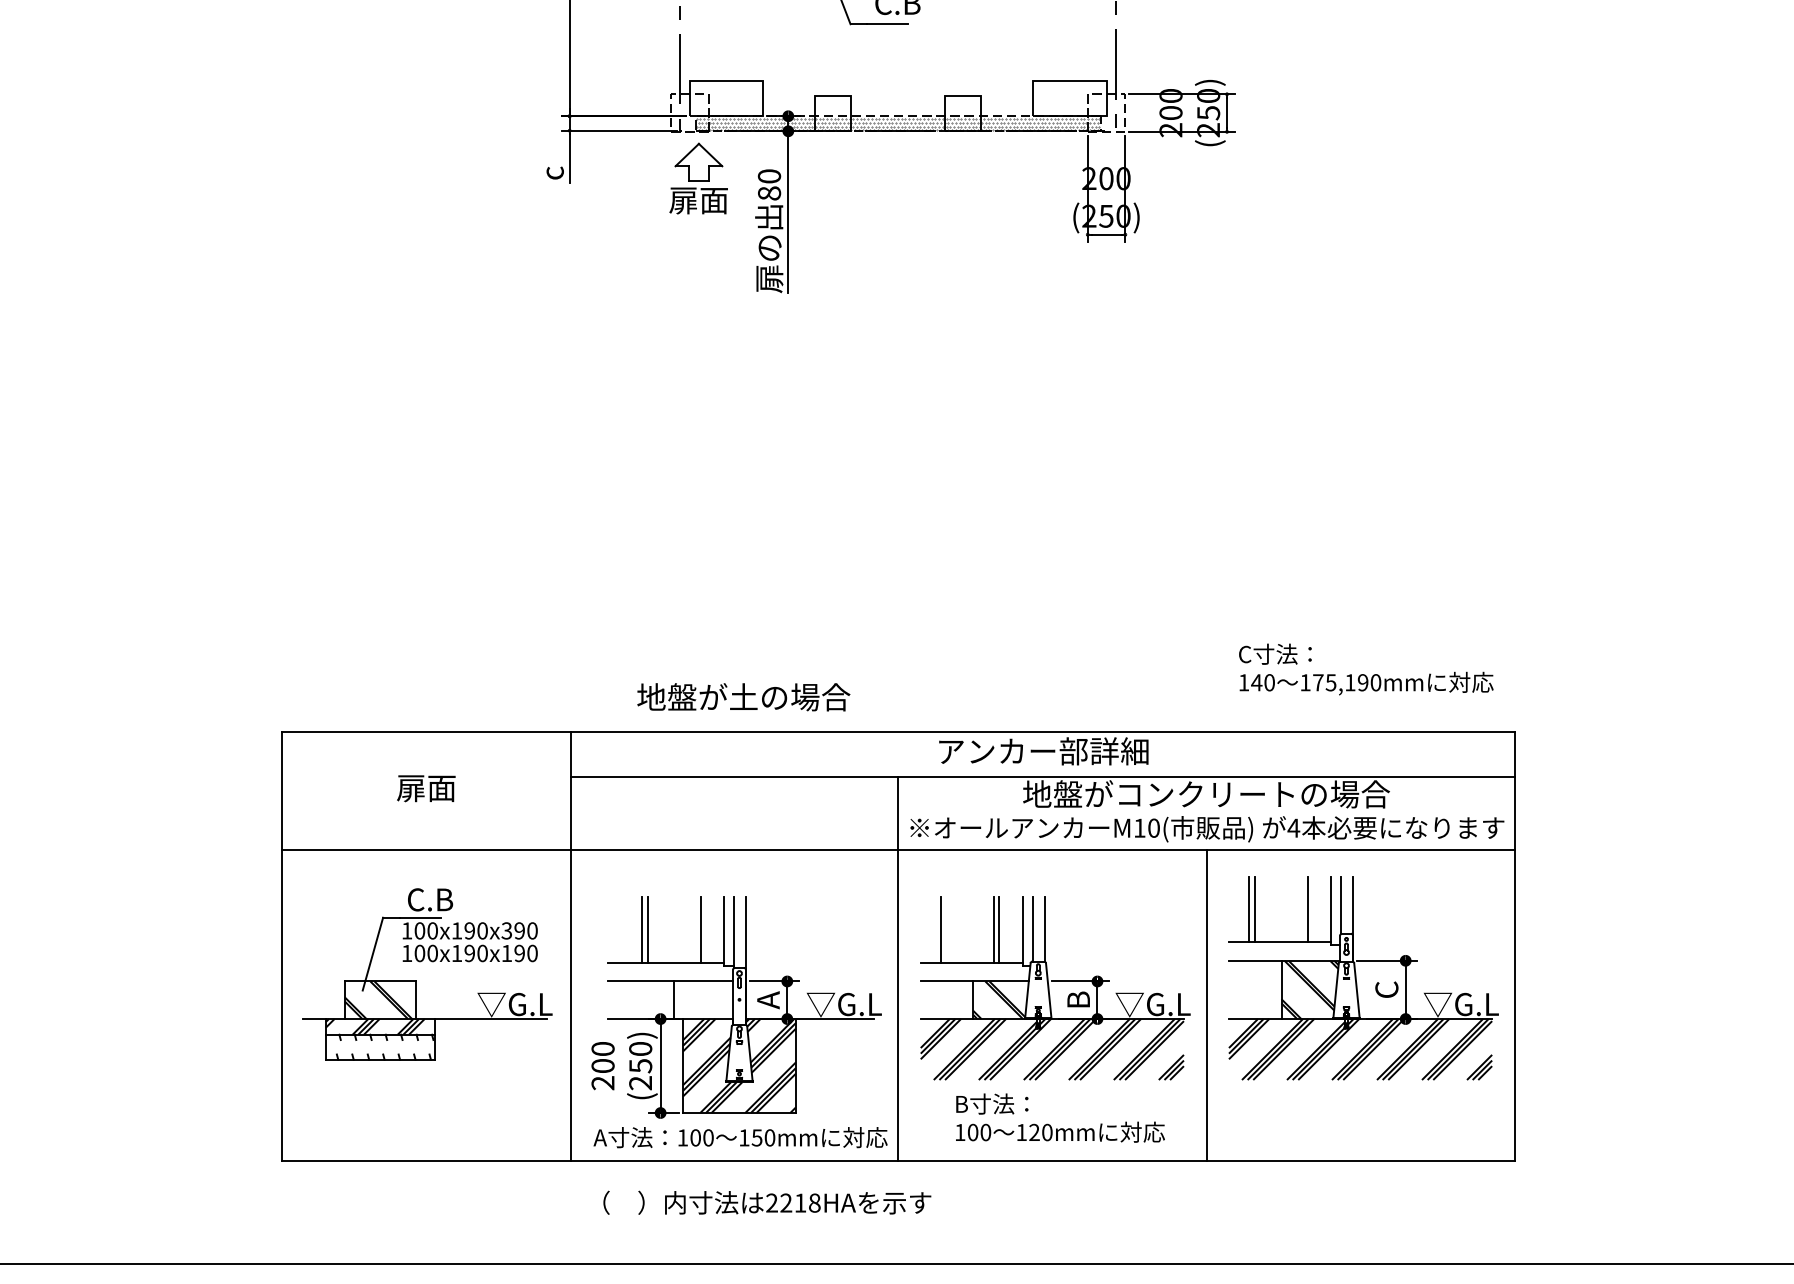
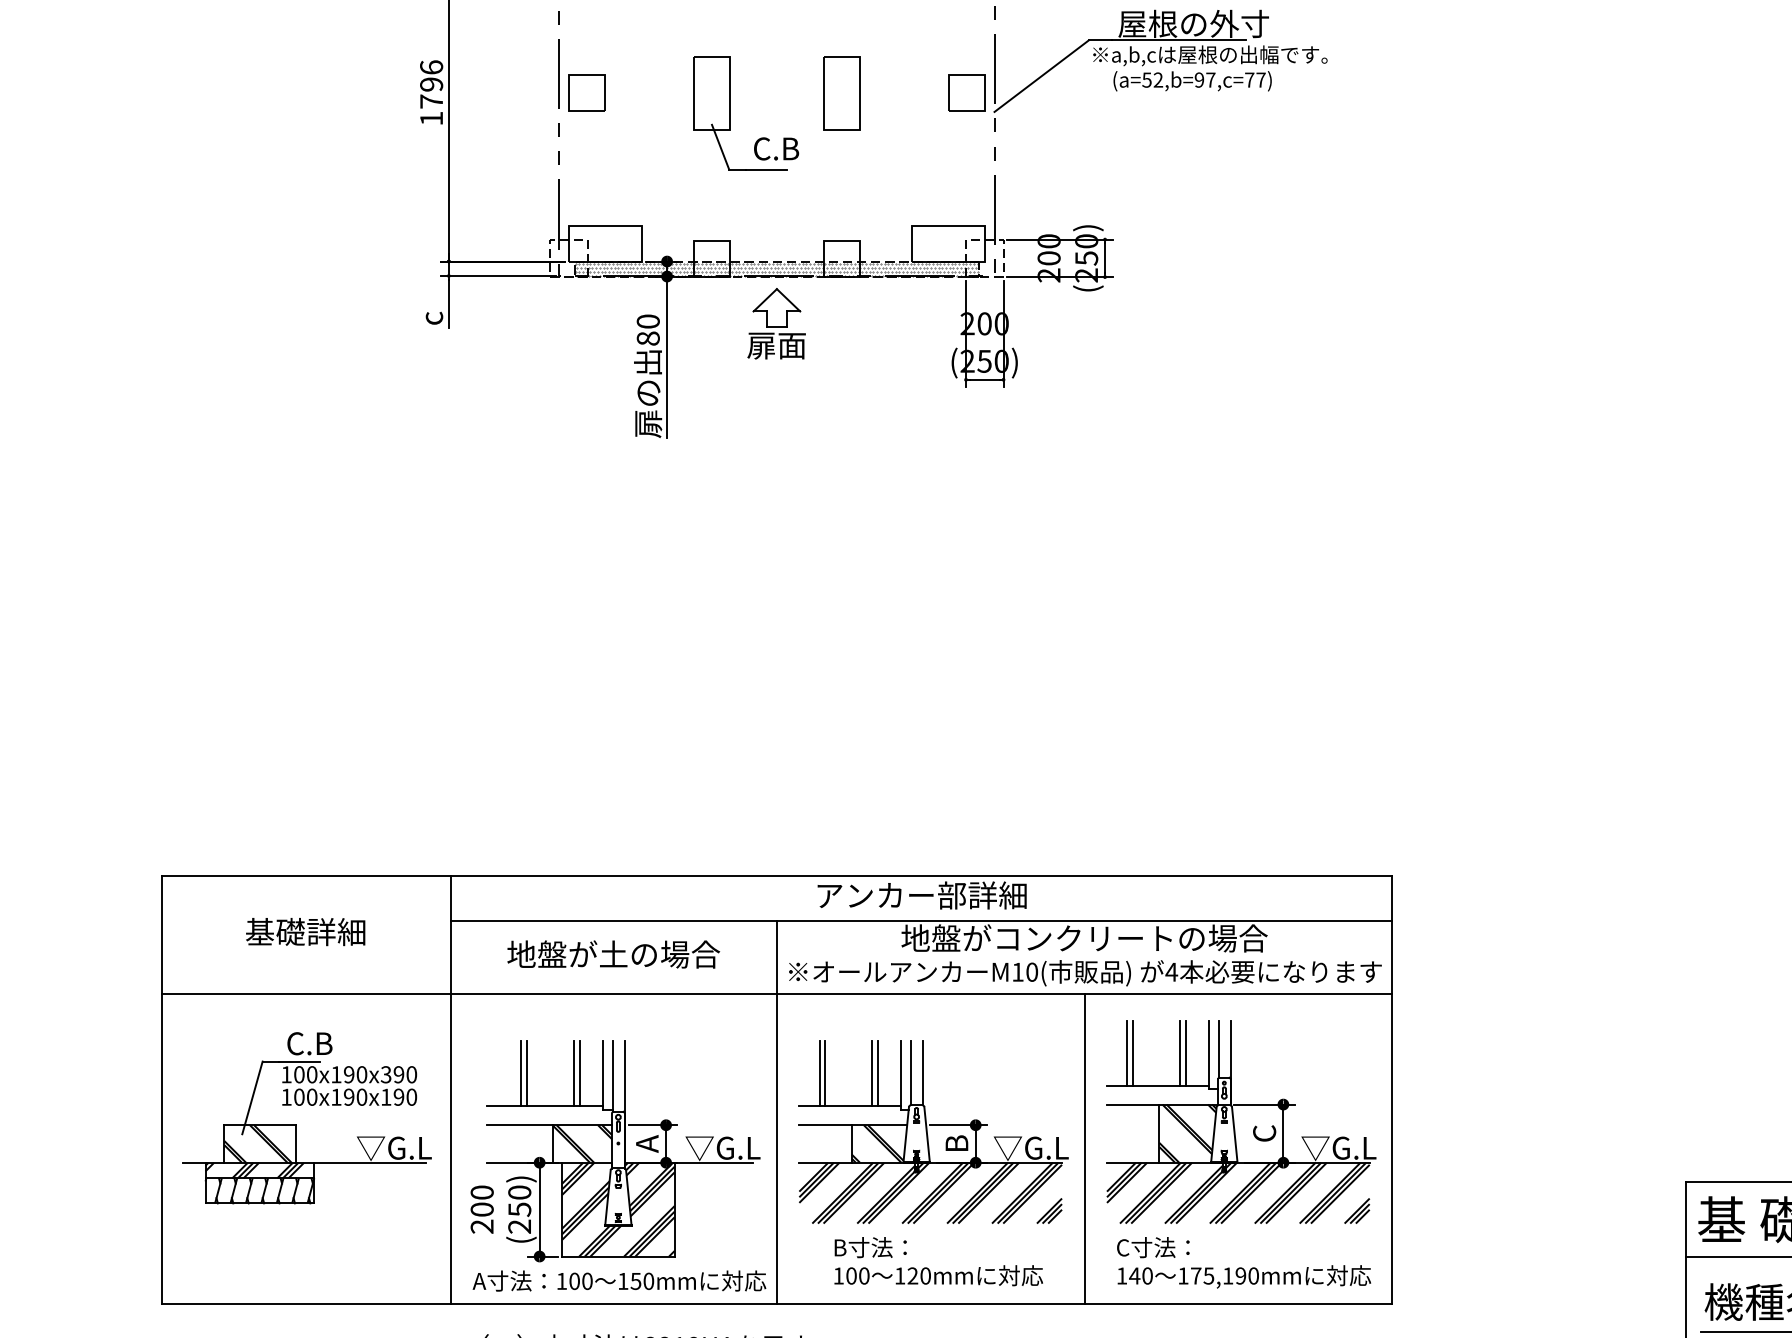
part: (698, 178) -> (776, 323), moved
text: (1366, 669) -> (1244, 1262), moved
text: (743, 697) -> (613, 954), moved
text: (426, 788) -> (305, 932), 扉面 -> 基礎詳細
line: (1301, 908) -> (1179, 1052), added
line: (694, 929) -> (573, 1073), added
line: (946, 929) -> (825, 1073), added
hatch: (703, 999) -> (582, 1143), added
hatch: (379, 1046) -> (259, 1190), added

